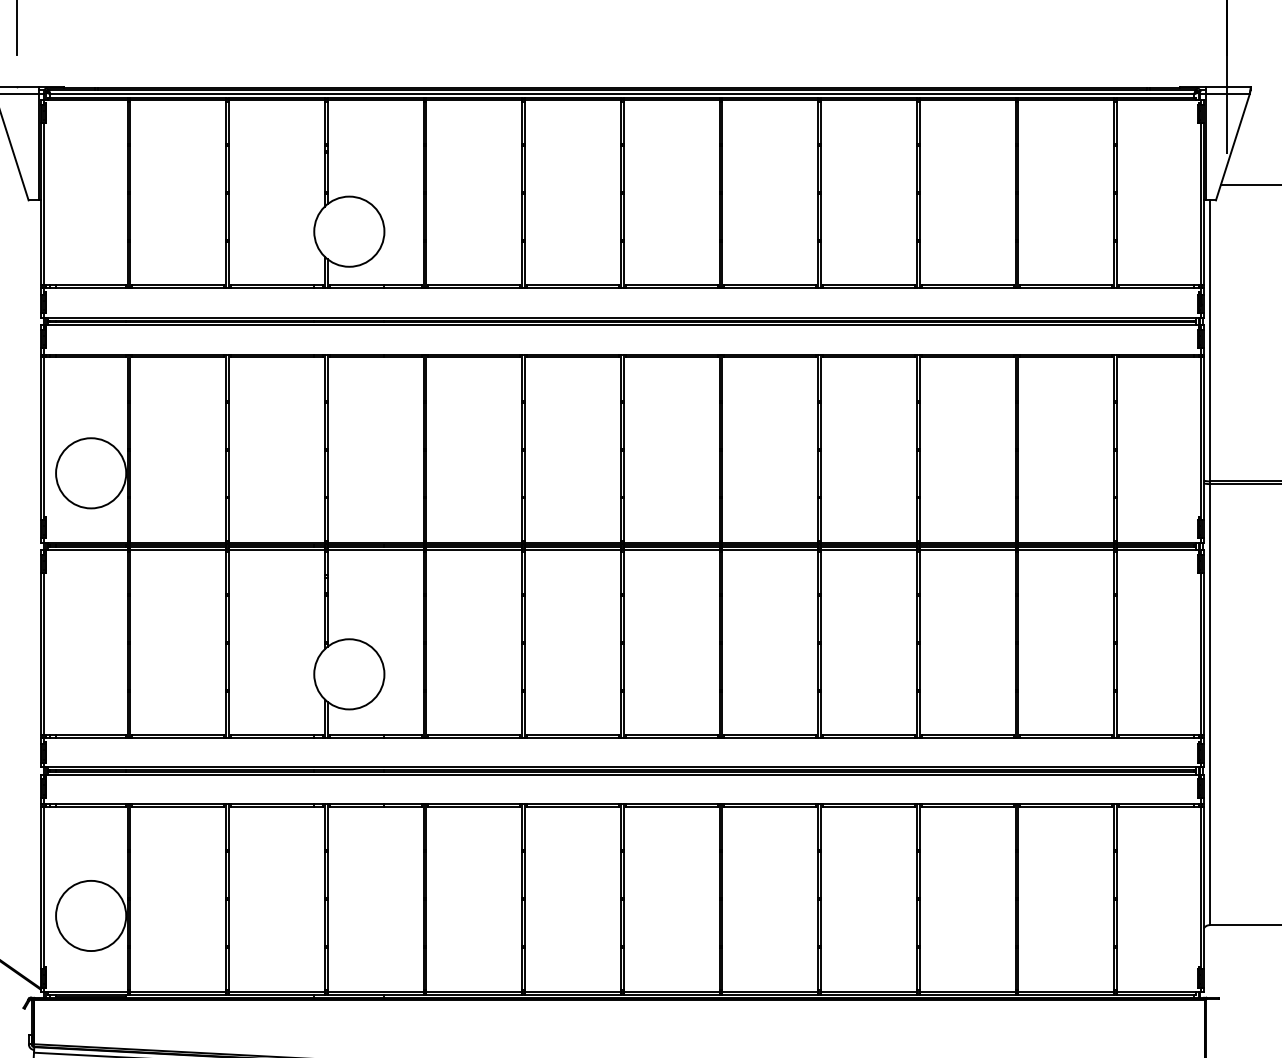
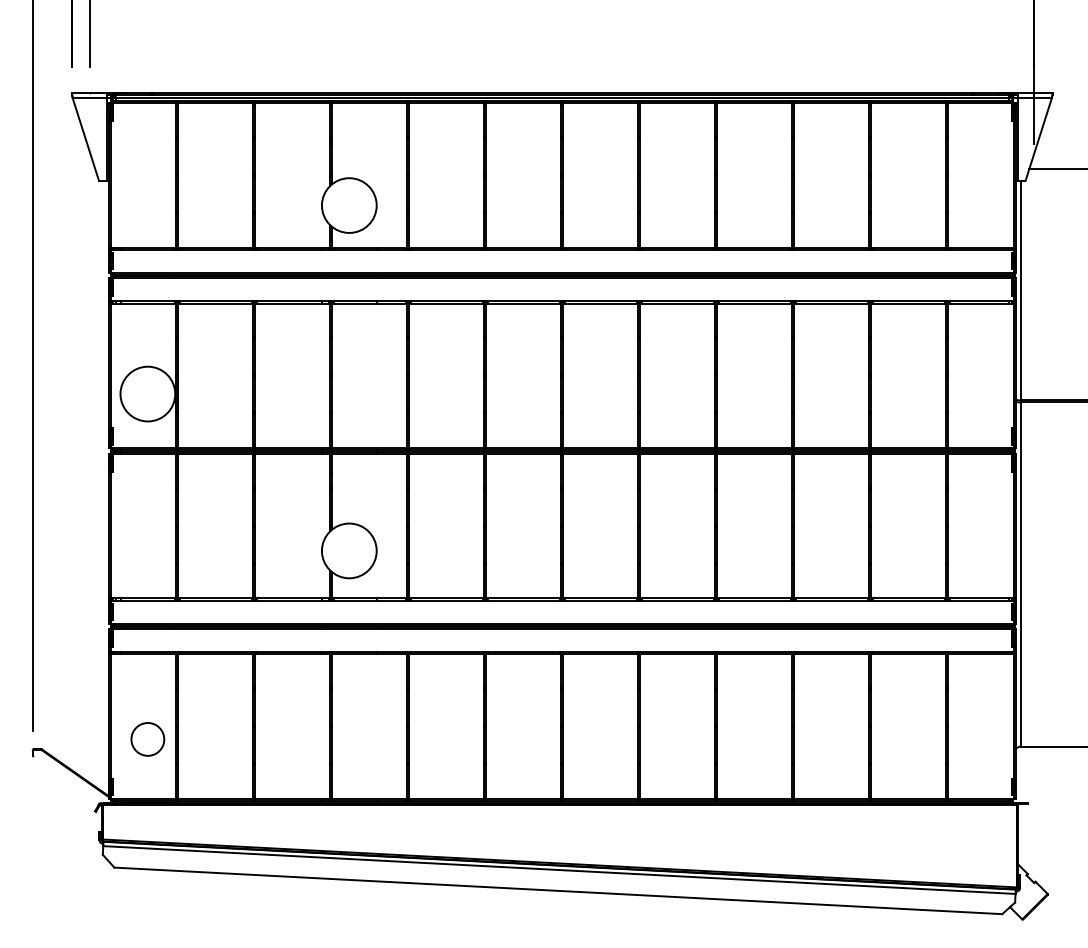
circle: (90, 916) -> (147, 739), size x0.6

